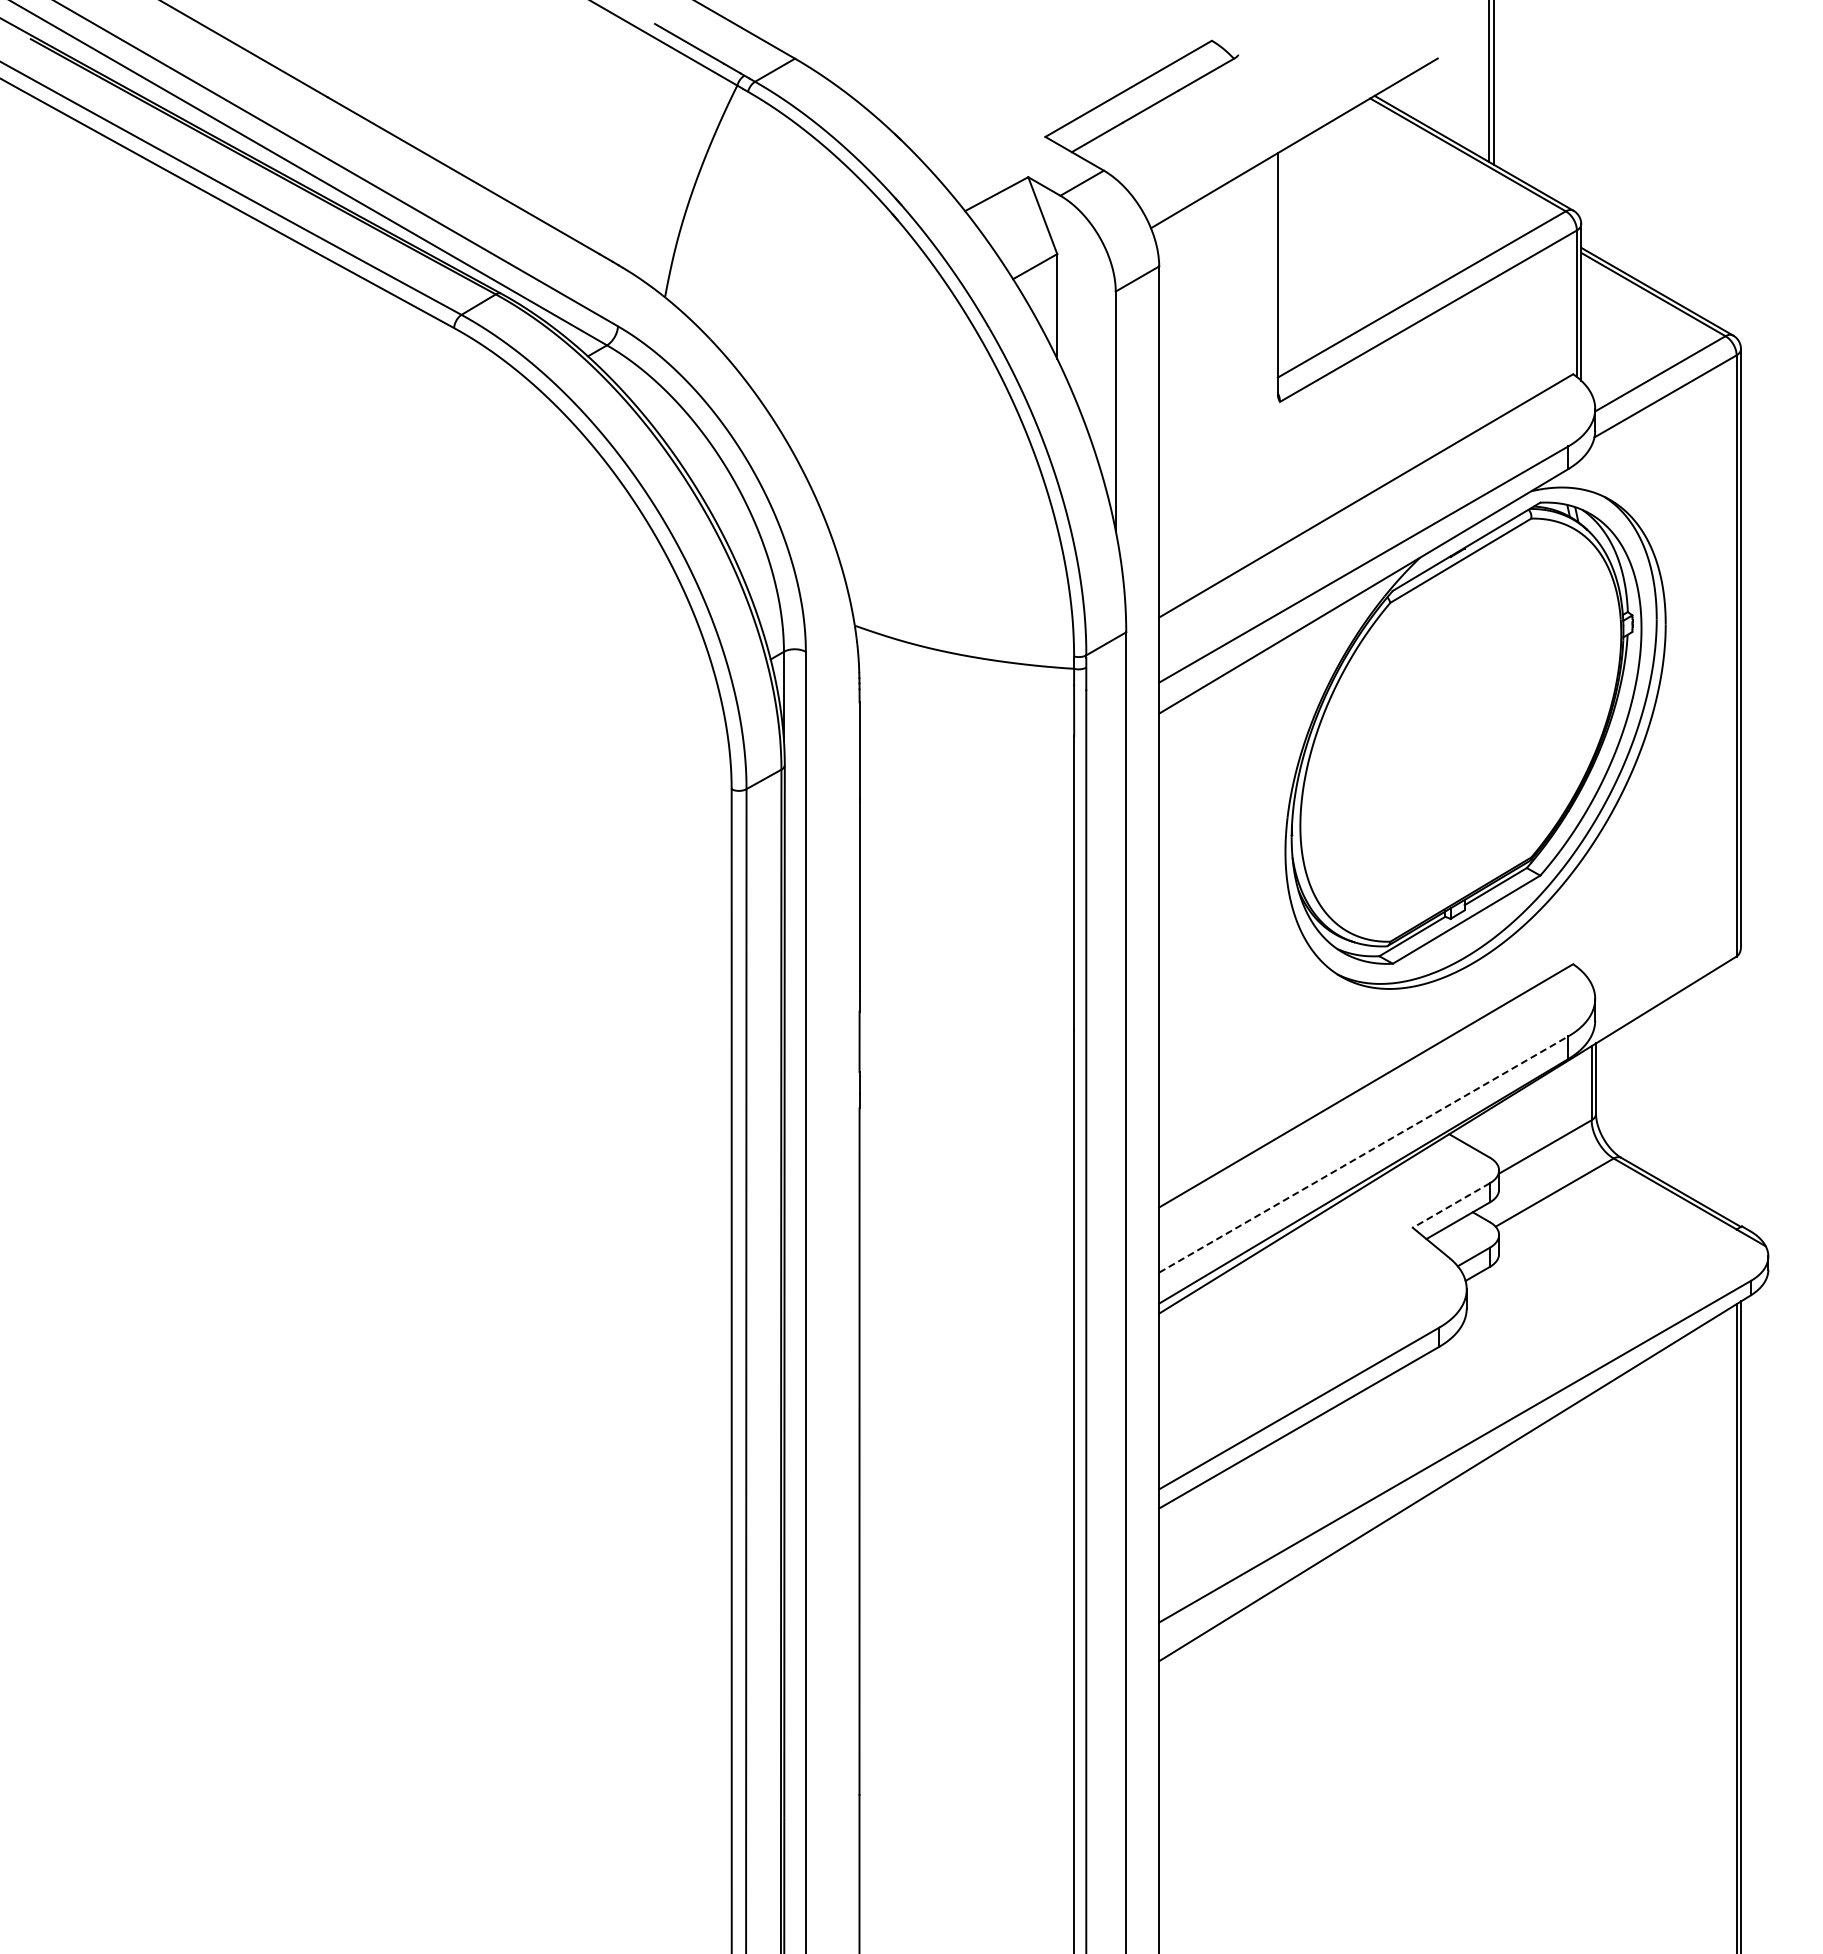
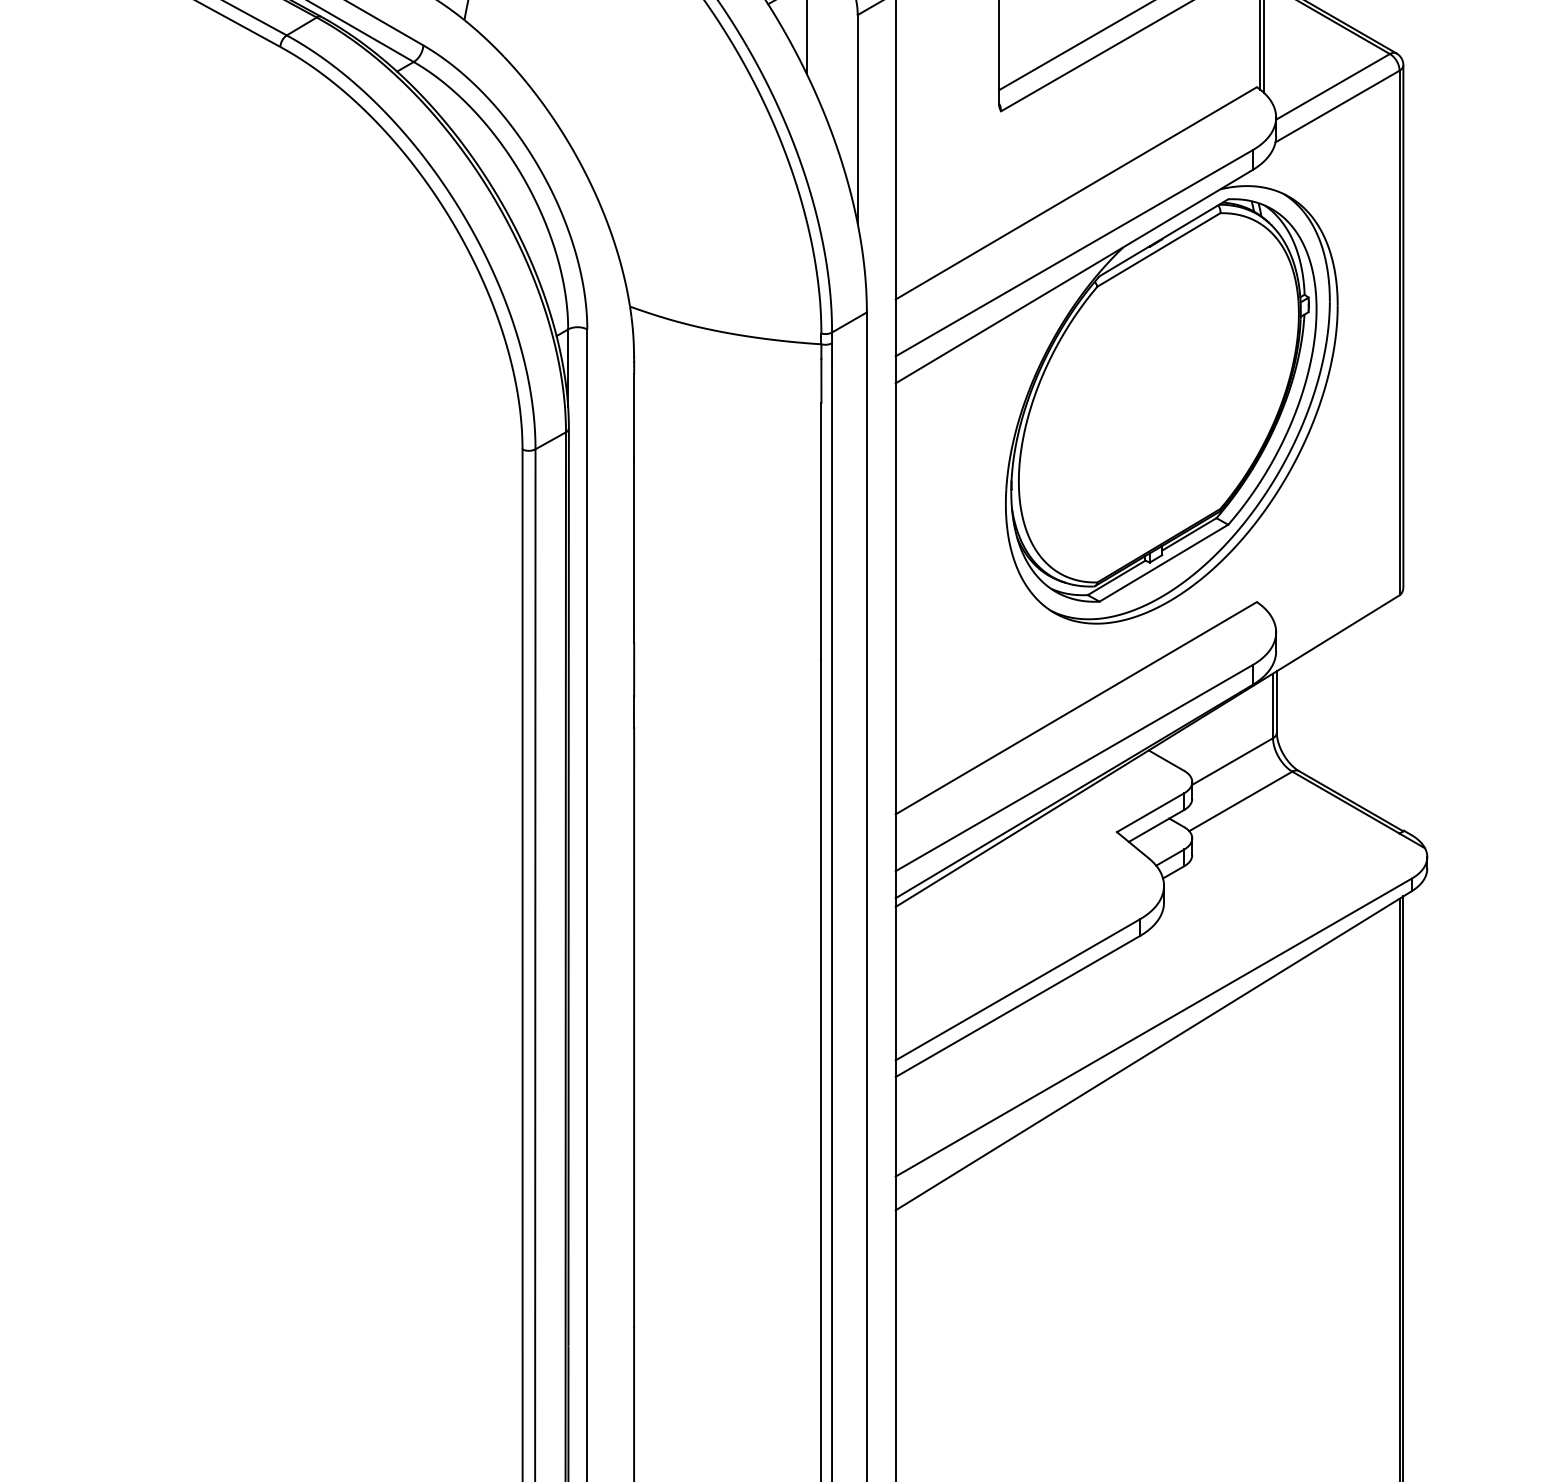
line: (1364, 1154) -> (1074, 768), dashed -> solid
line: (1451, 1205) -> (1150, 812), dashed -> solid

